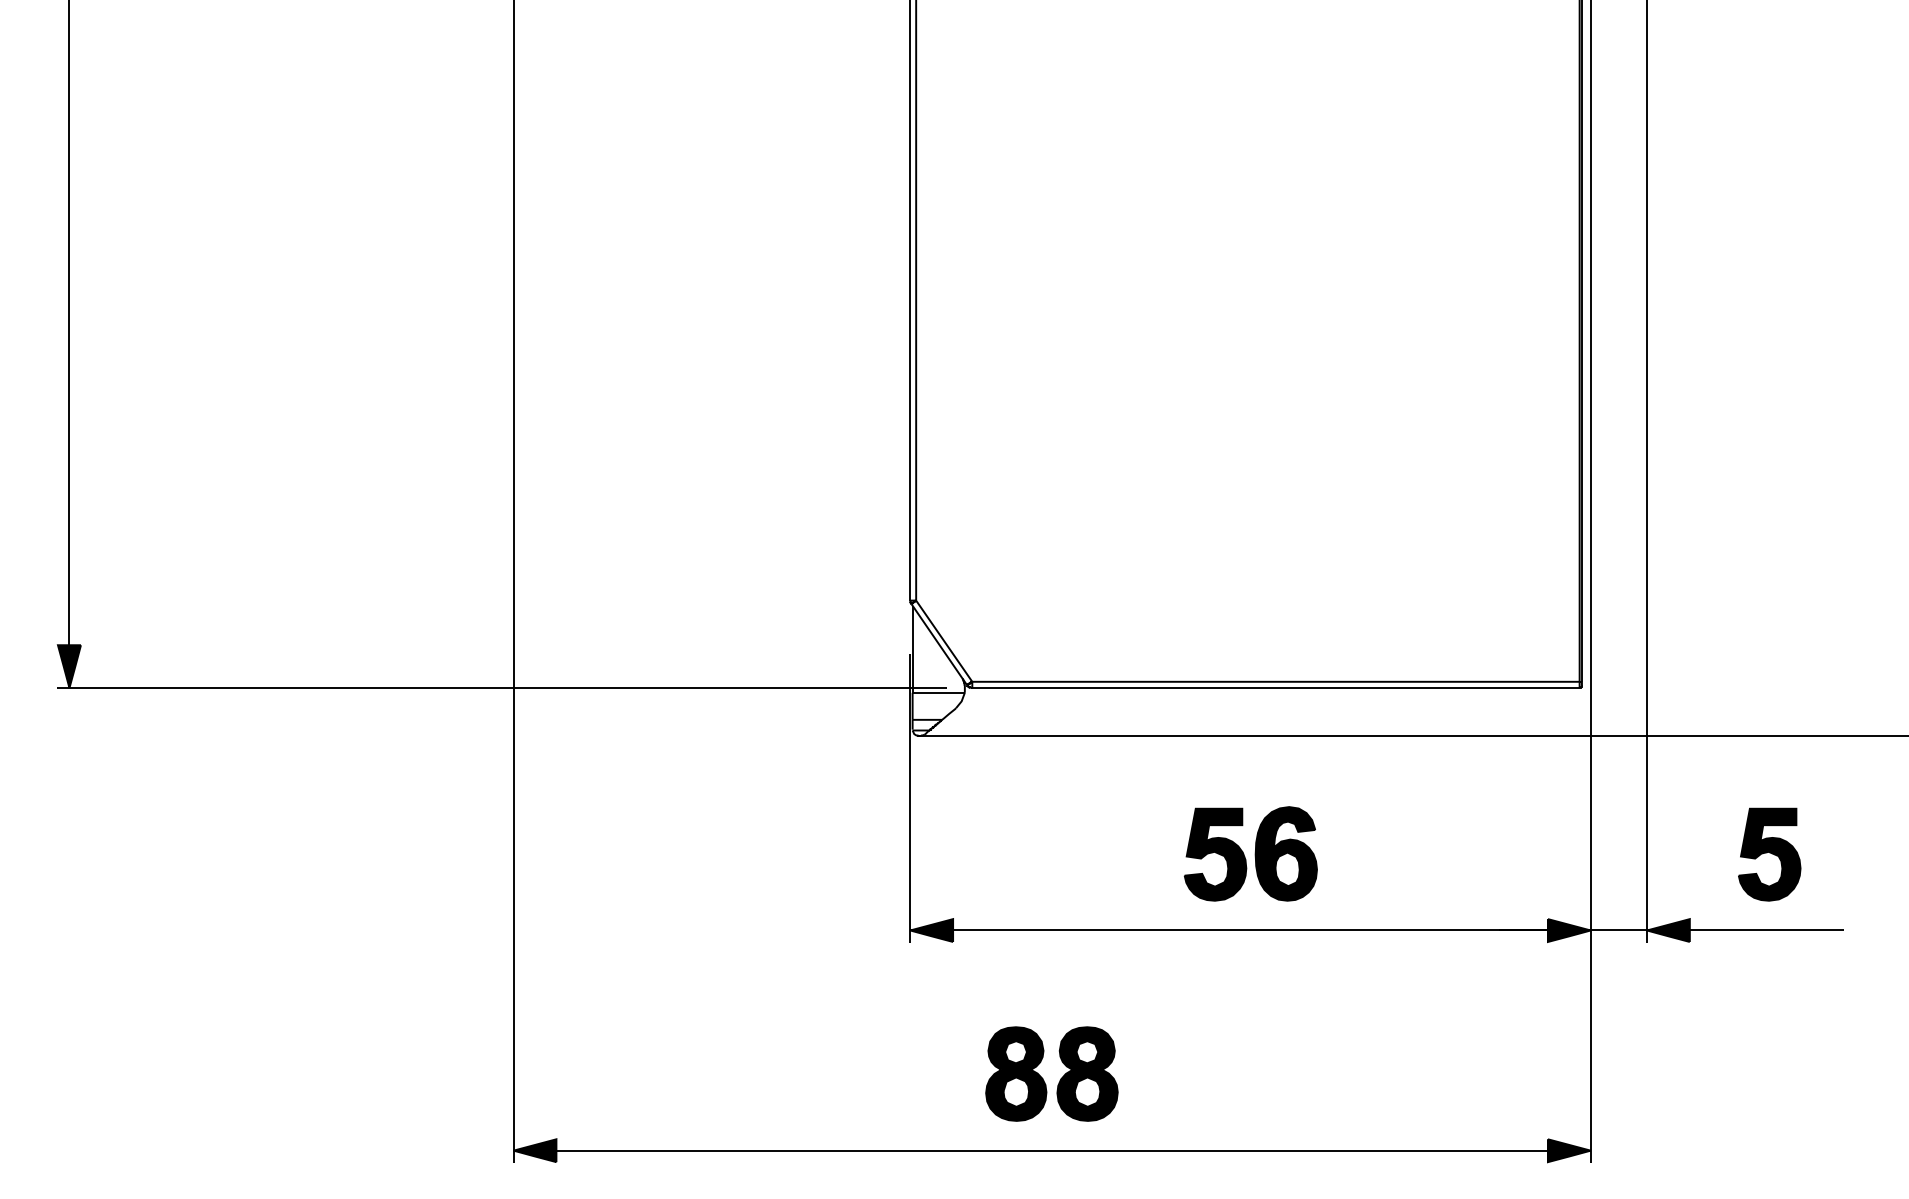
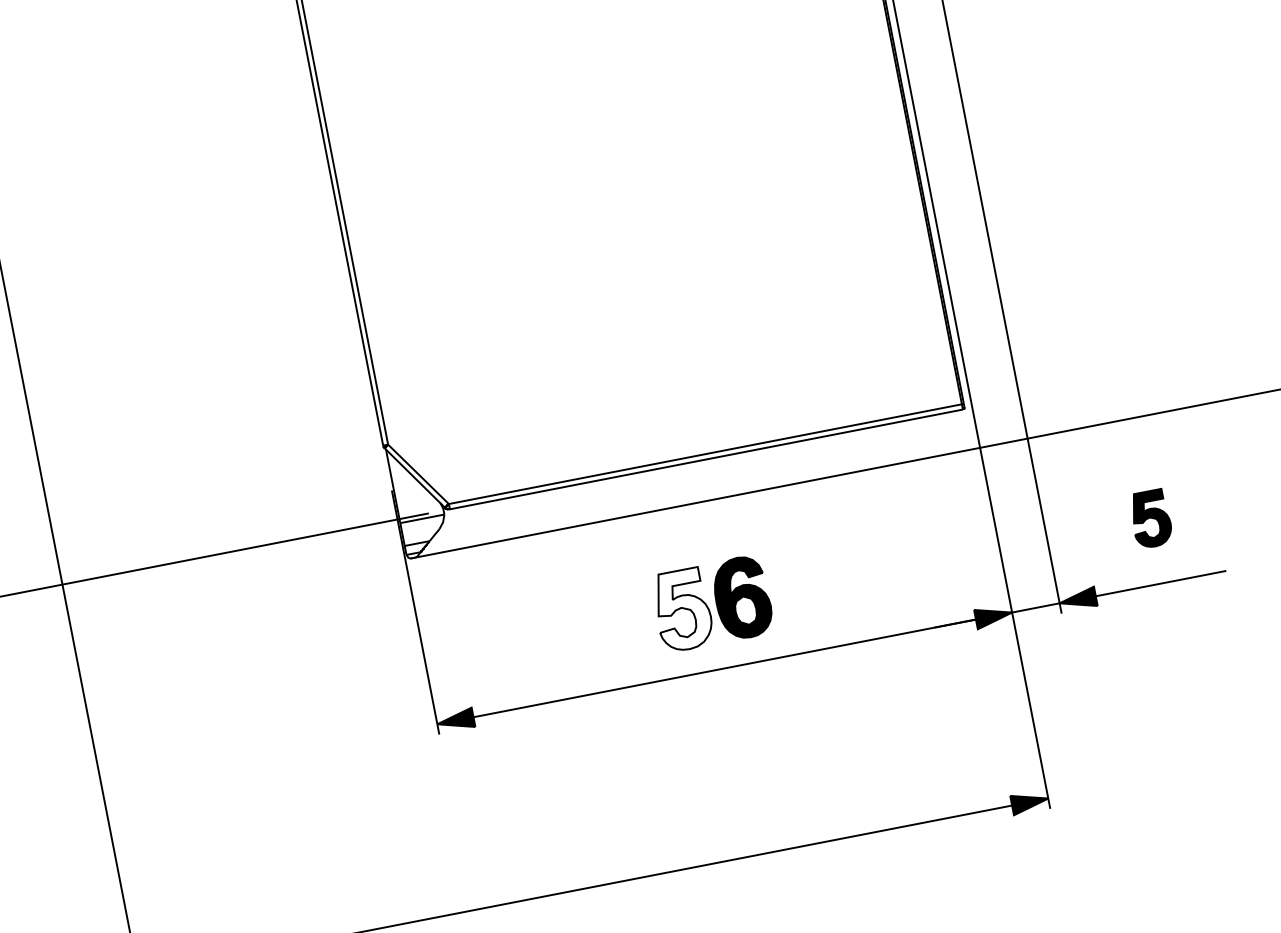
fill: (1215, 854) -> (682, 609), removed
part: (1769, 854) -> (1150, 519), size x0.7
part: (1043, 1078) -> (574, 827), removed

